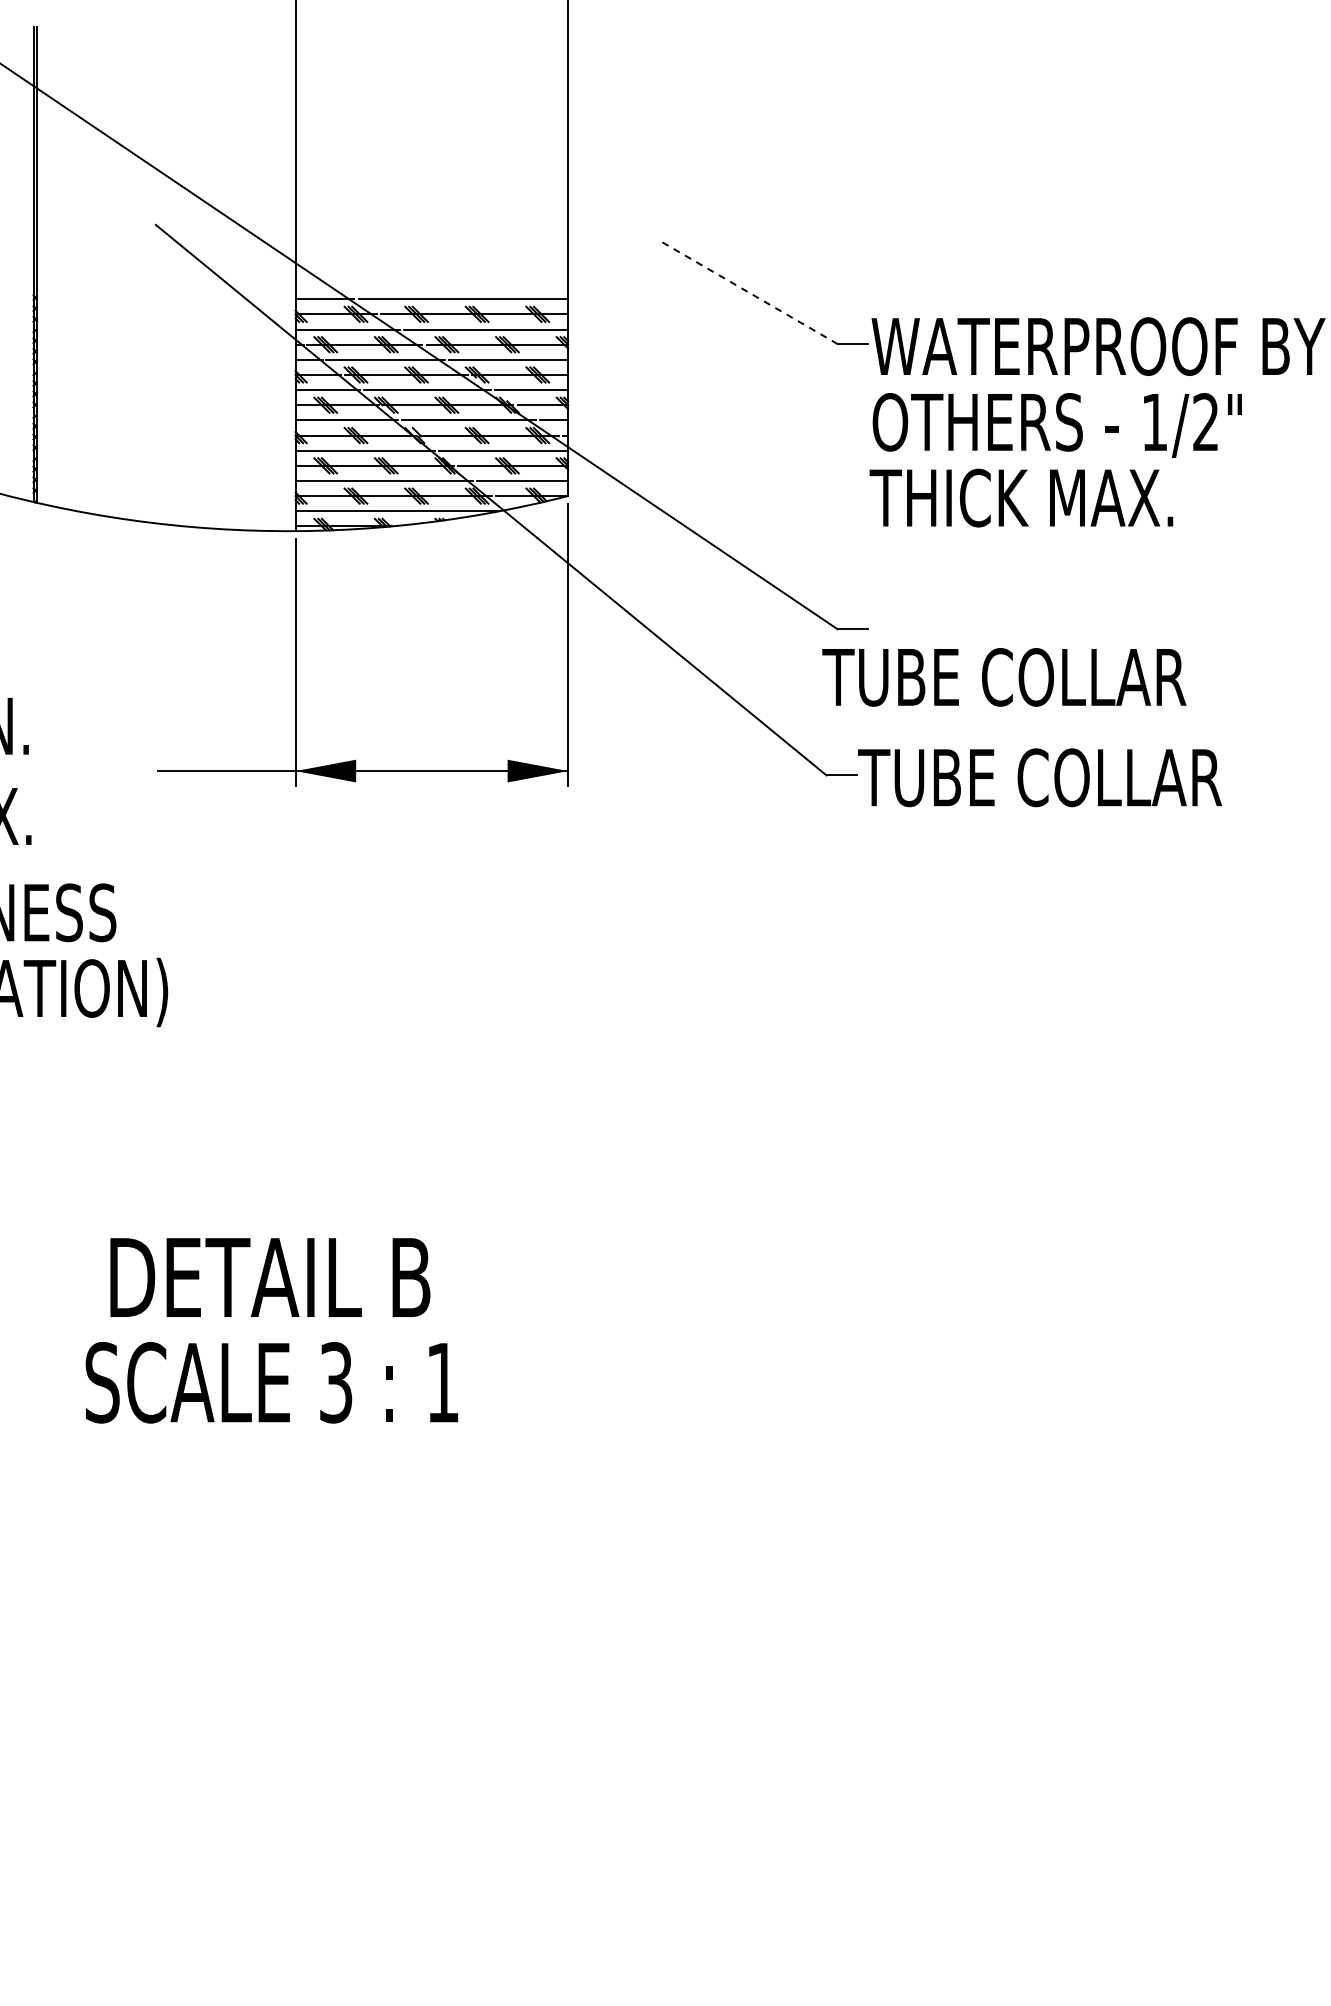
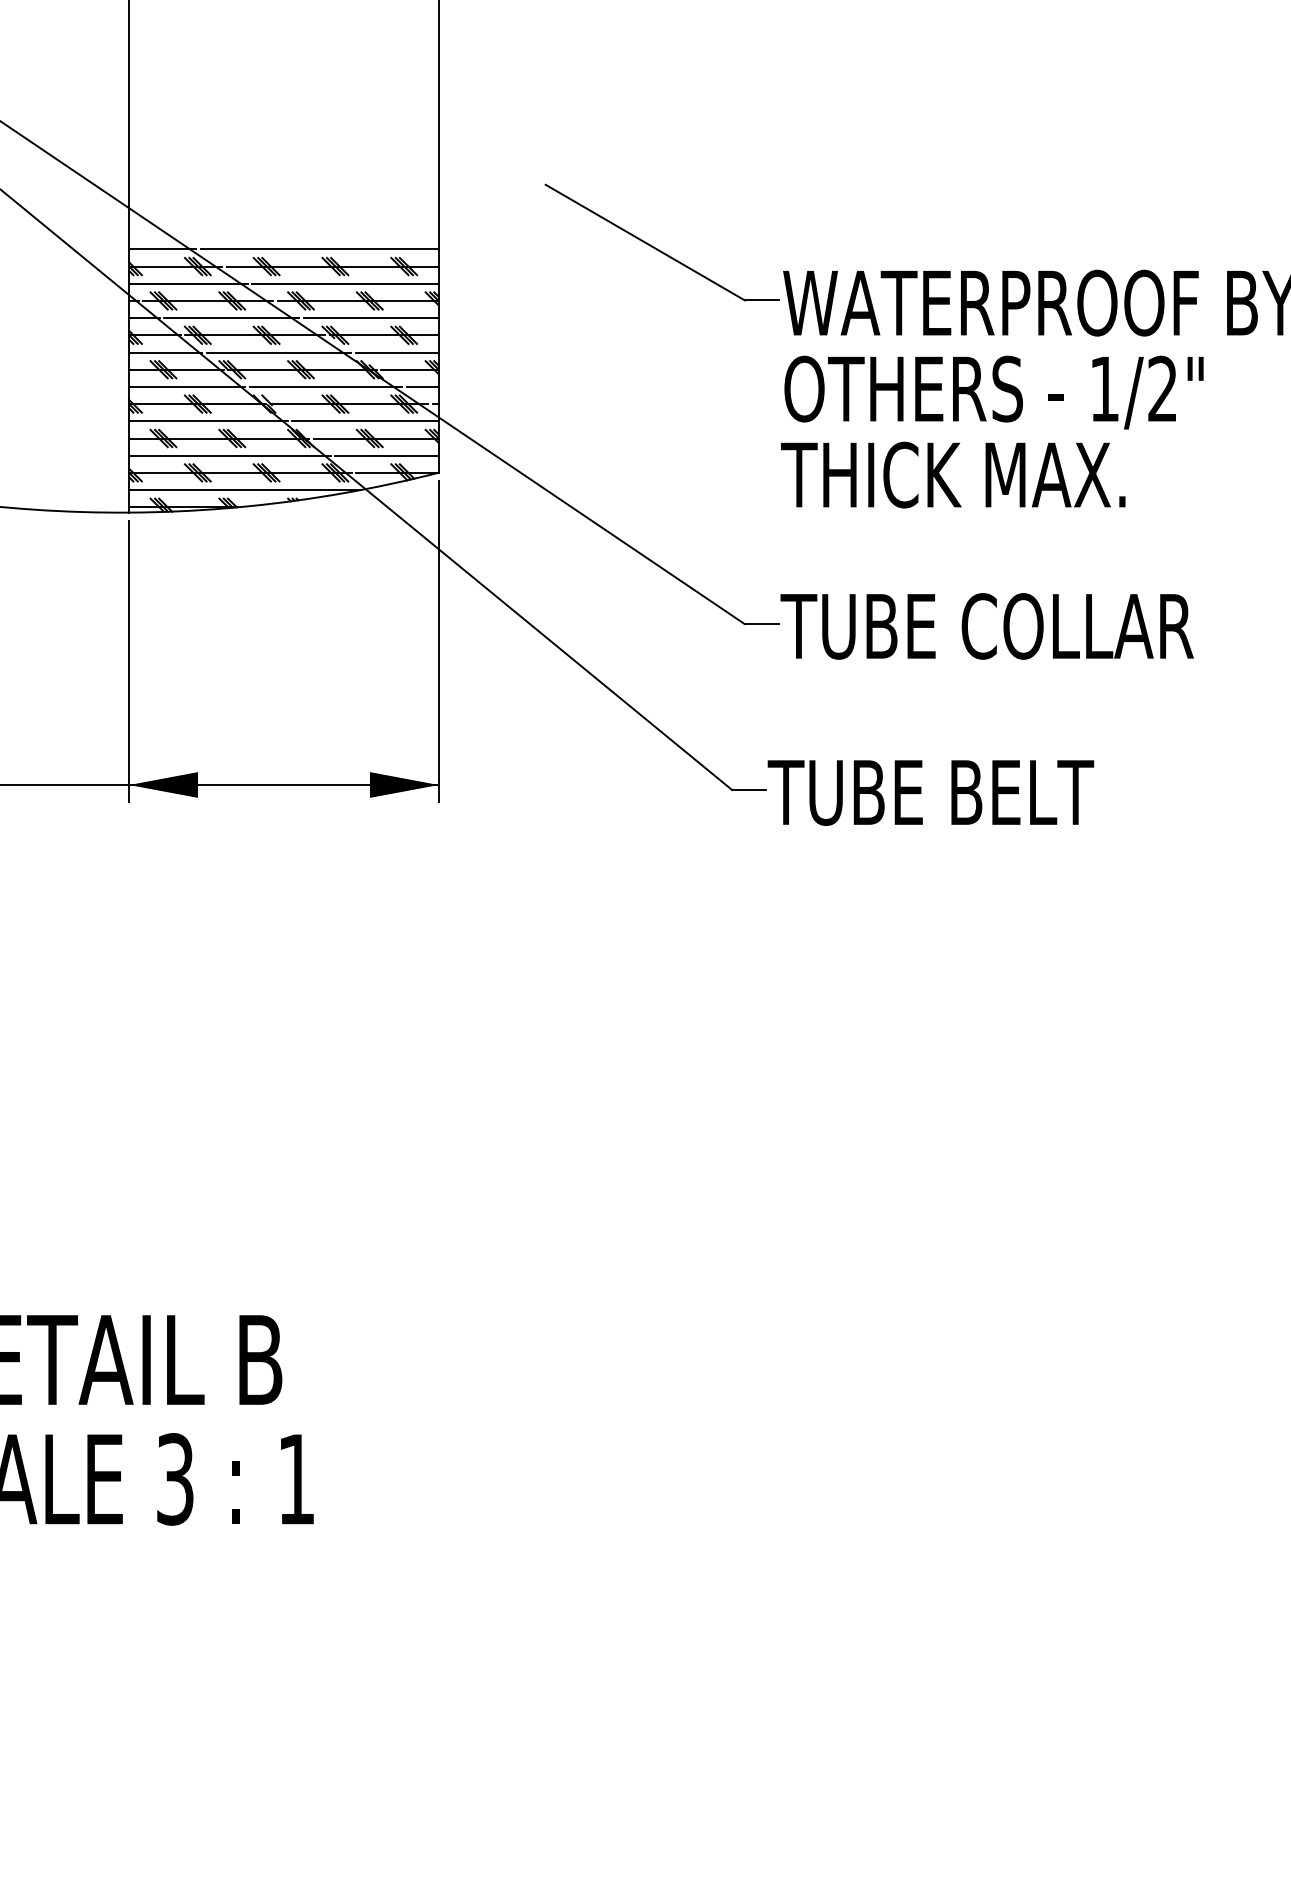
line: (750, 293) -> (645, 242), dashed -> solid
text: (1004, 677) -> (987, 626), moved
text: (1119, 777) -> (1064, 792), TUBE COLLAR -> TUBE BELT

